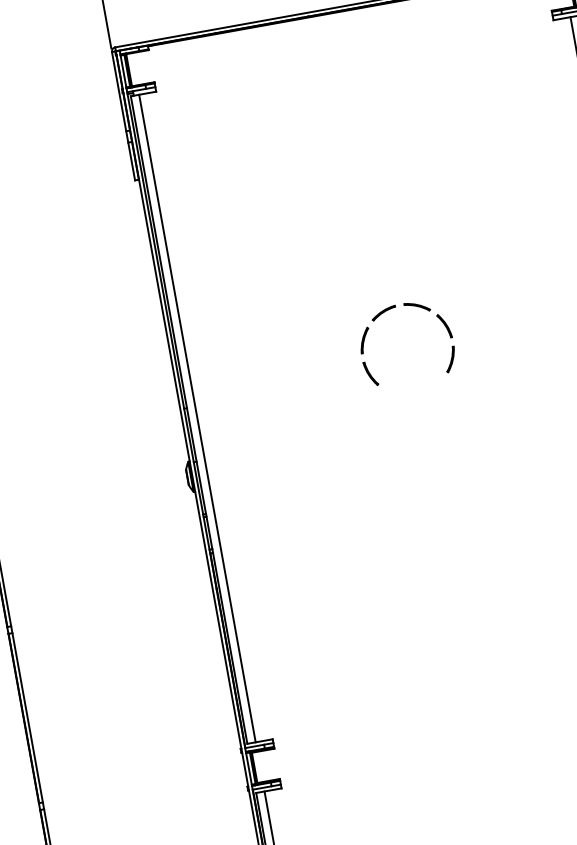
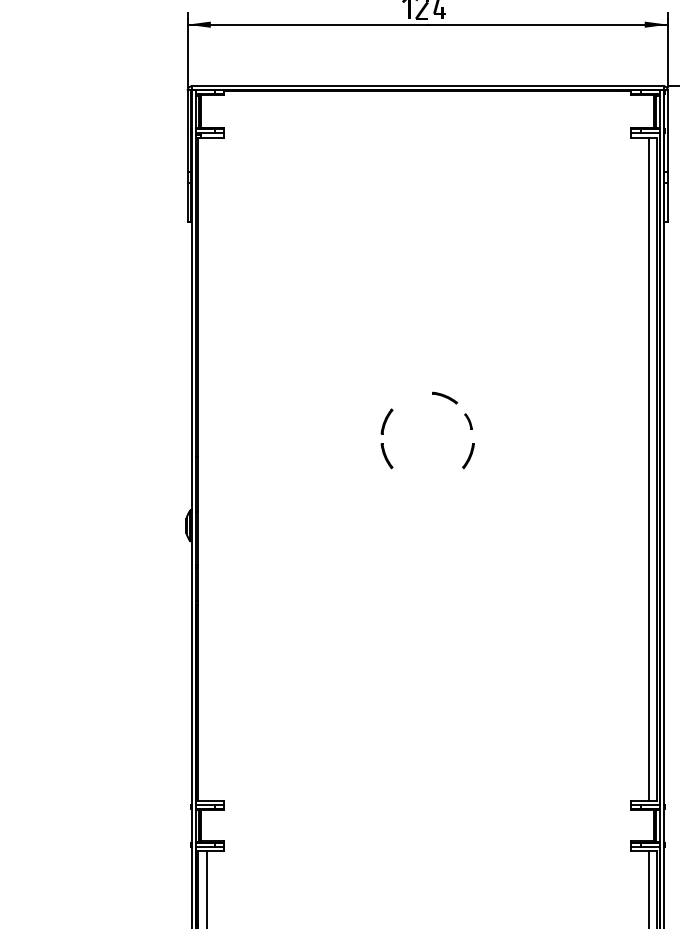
part: (383, 312) -> (410, 397), removed
part: (444, 325) -> (468, 421), size x0.6
line: (196, 417) -> (206, 468), removed

